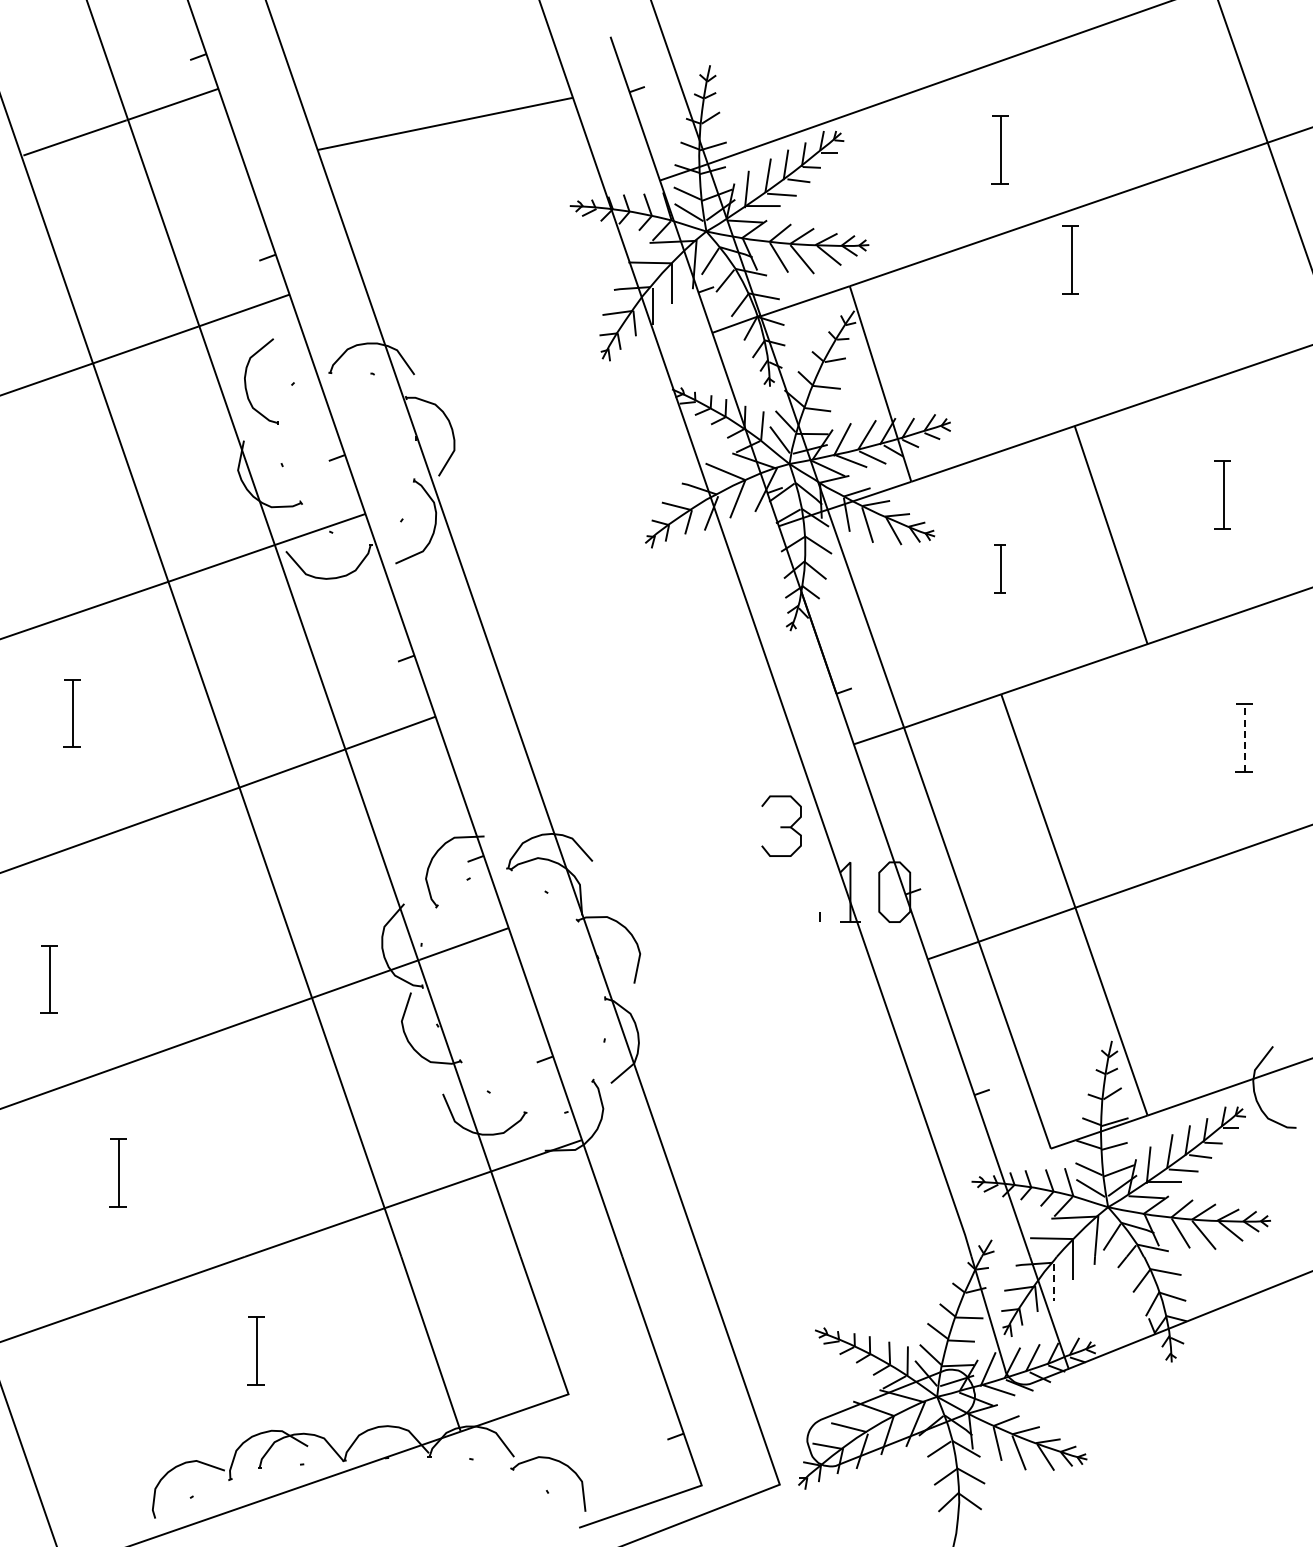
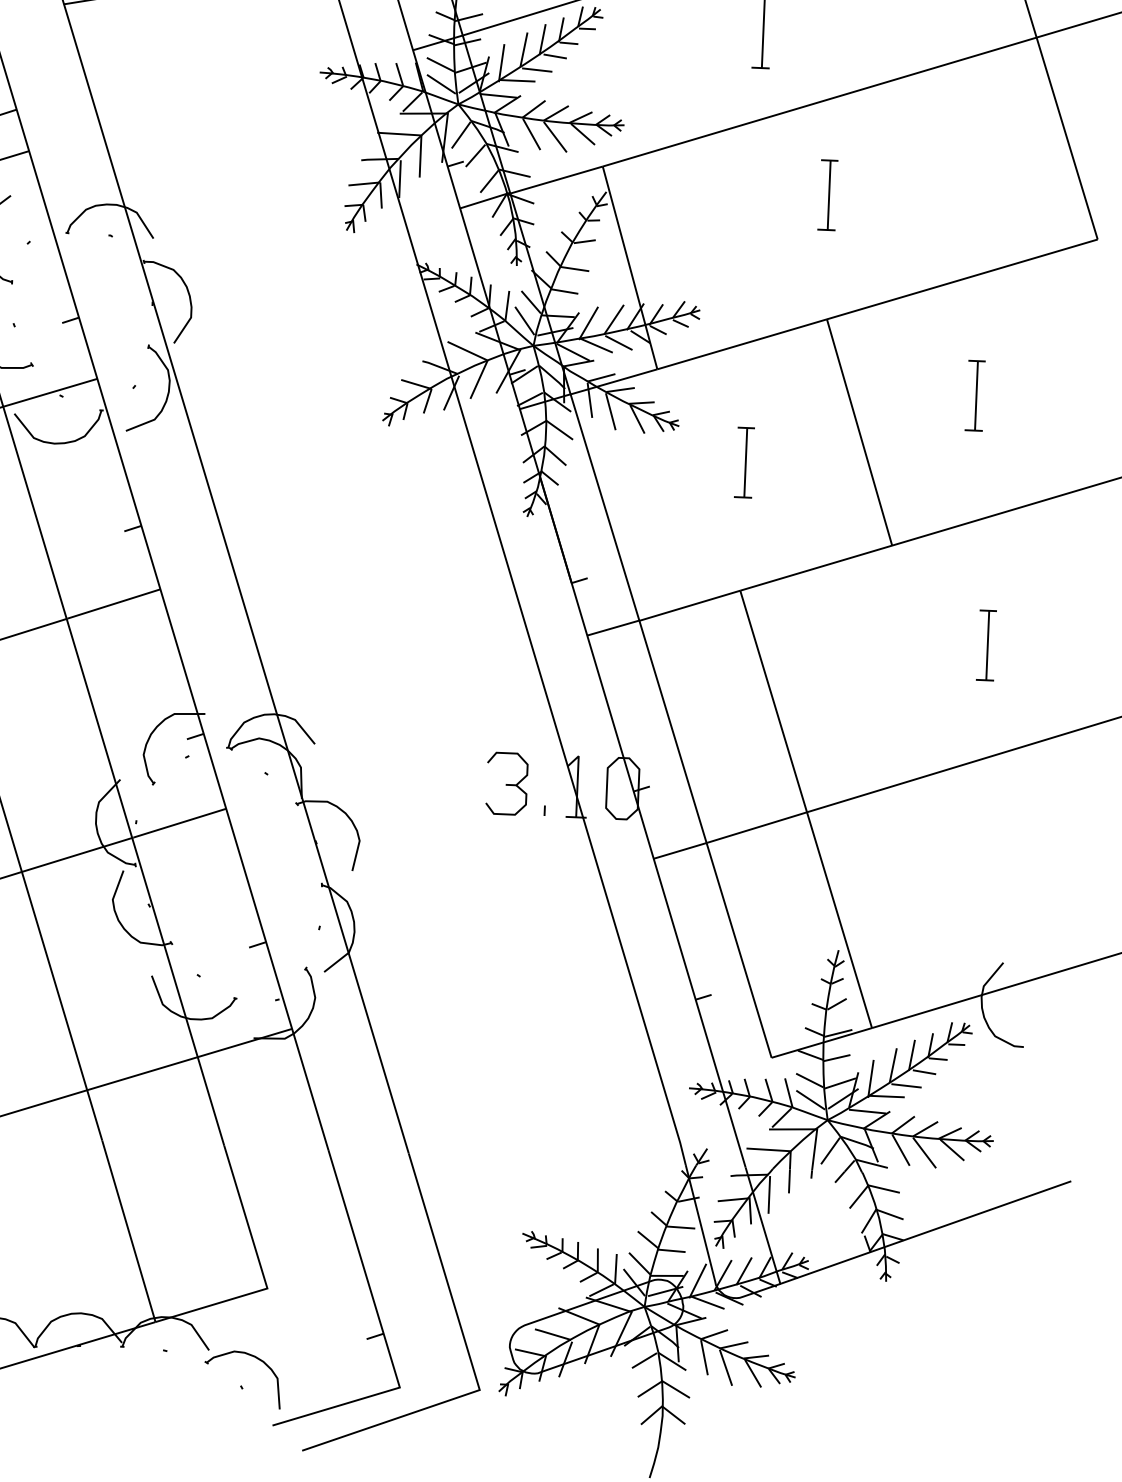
part: (1070, 259) -> (827, 194), moved
part: (999, 568) -> (743, 461), size x1.43
line: (1244, 737) -> (987, 645), dashed -> solid
part: (781, 825) -> (506, 783), moved
line: (1054, 1283) -> (769, 1195), dashed -> solid

